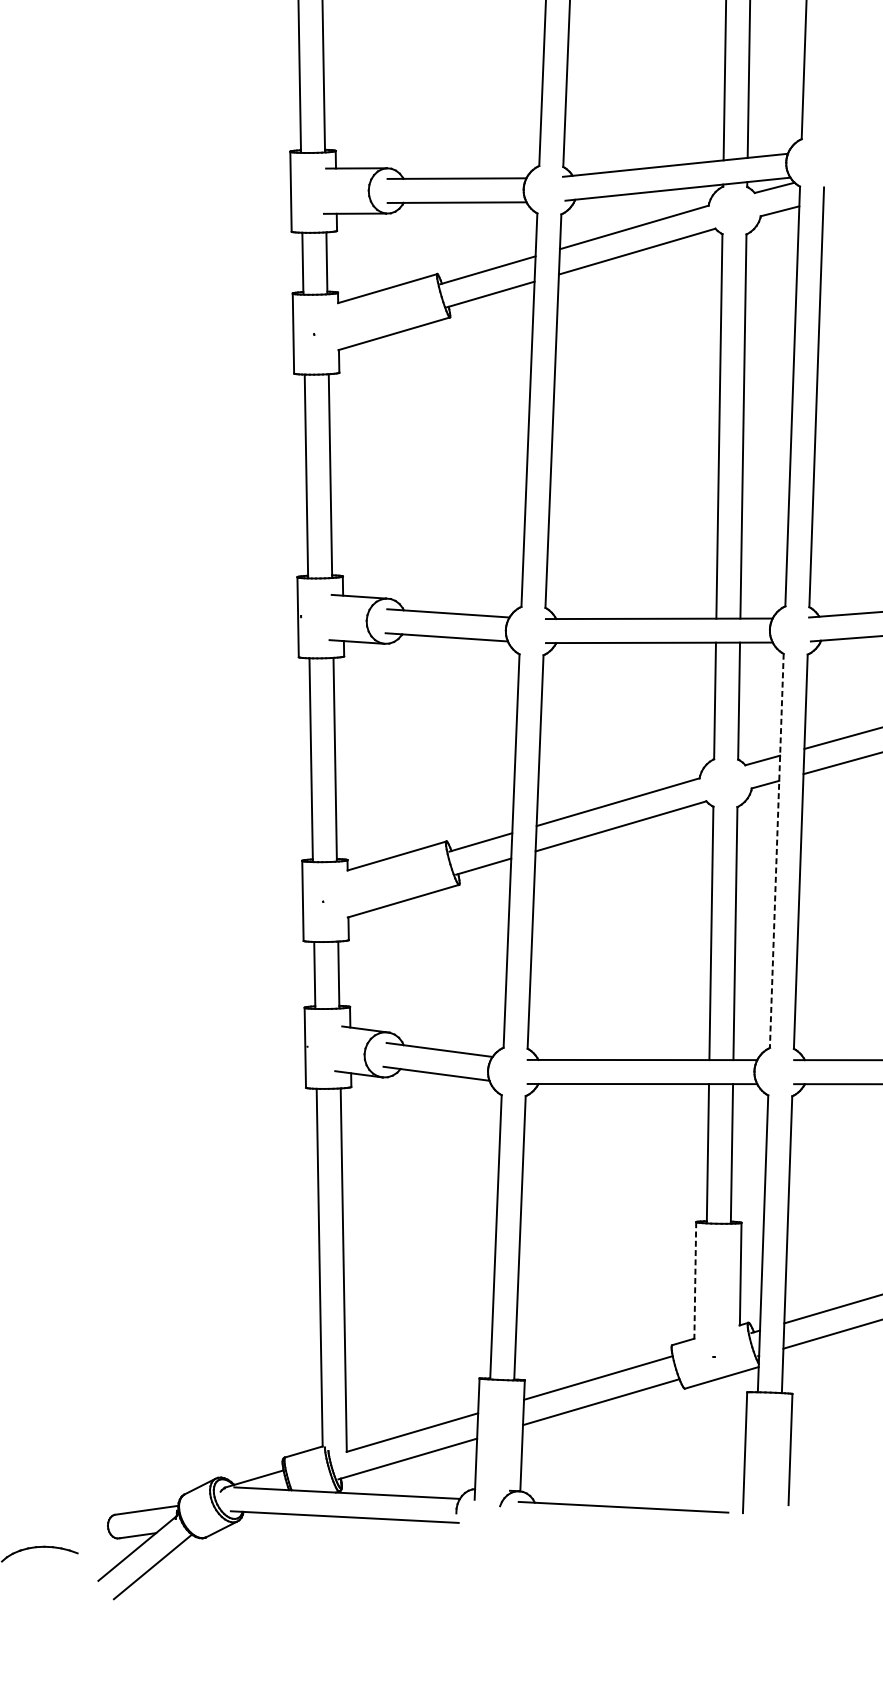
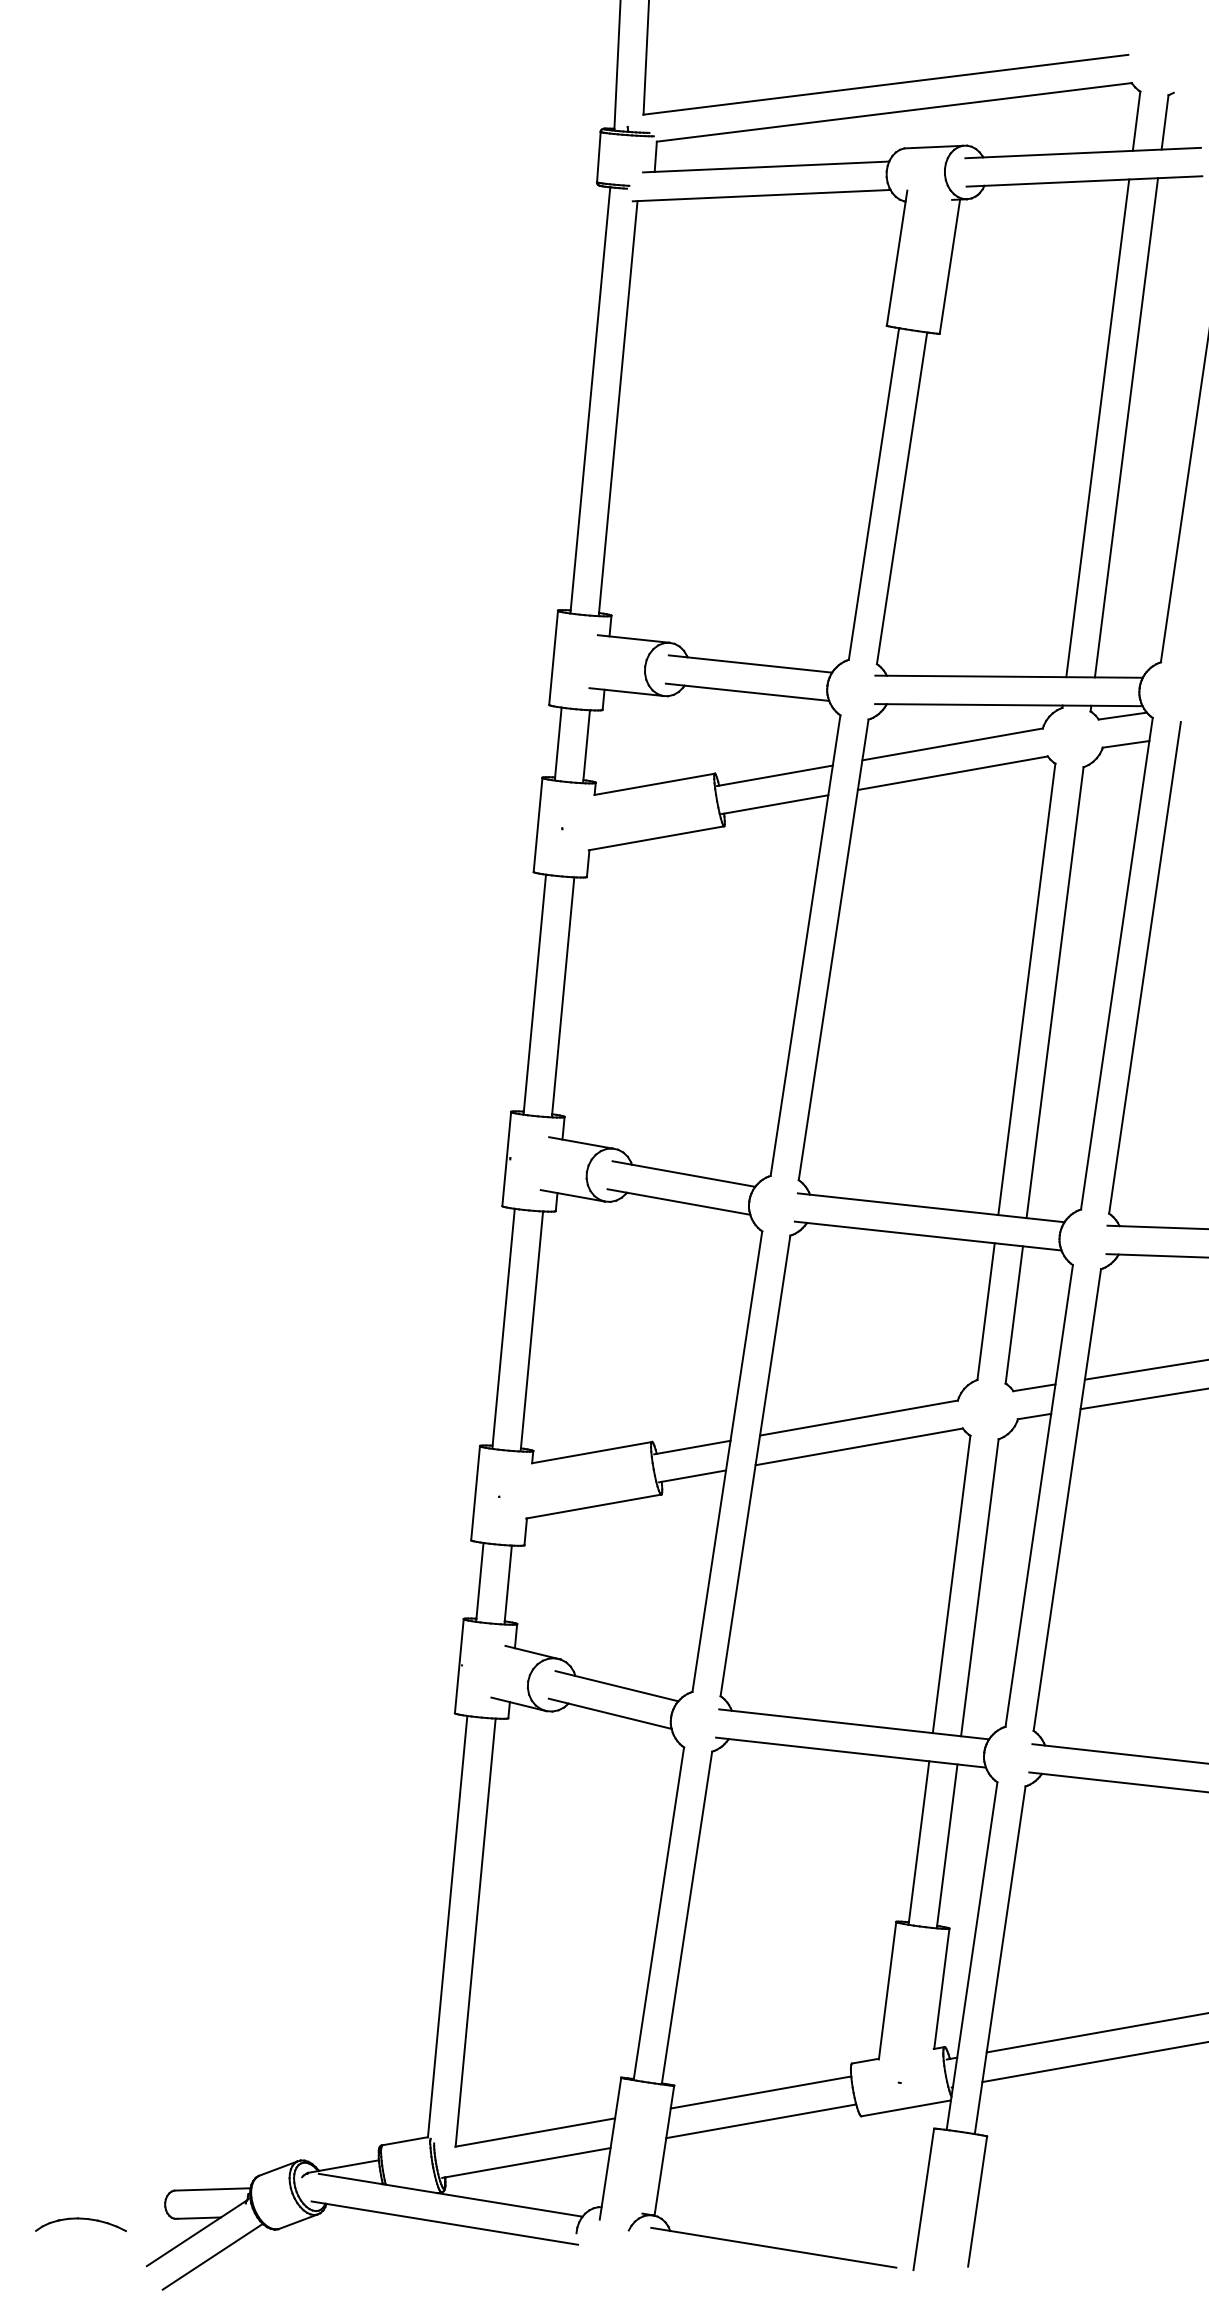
line: (777, 851) -> (1039, 1496), dashed -> solid
line: (695, 1281) -> (887, 1991), dashed -> solid

